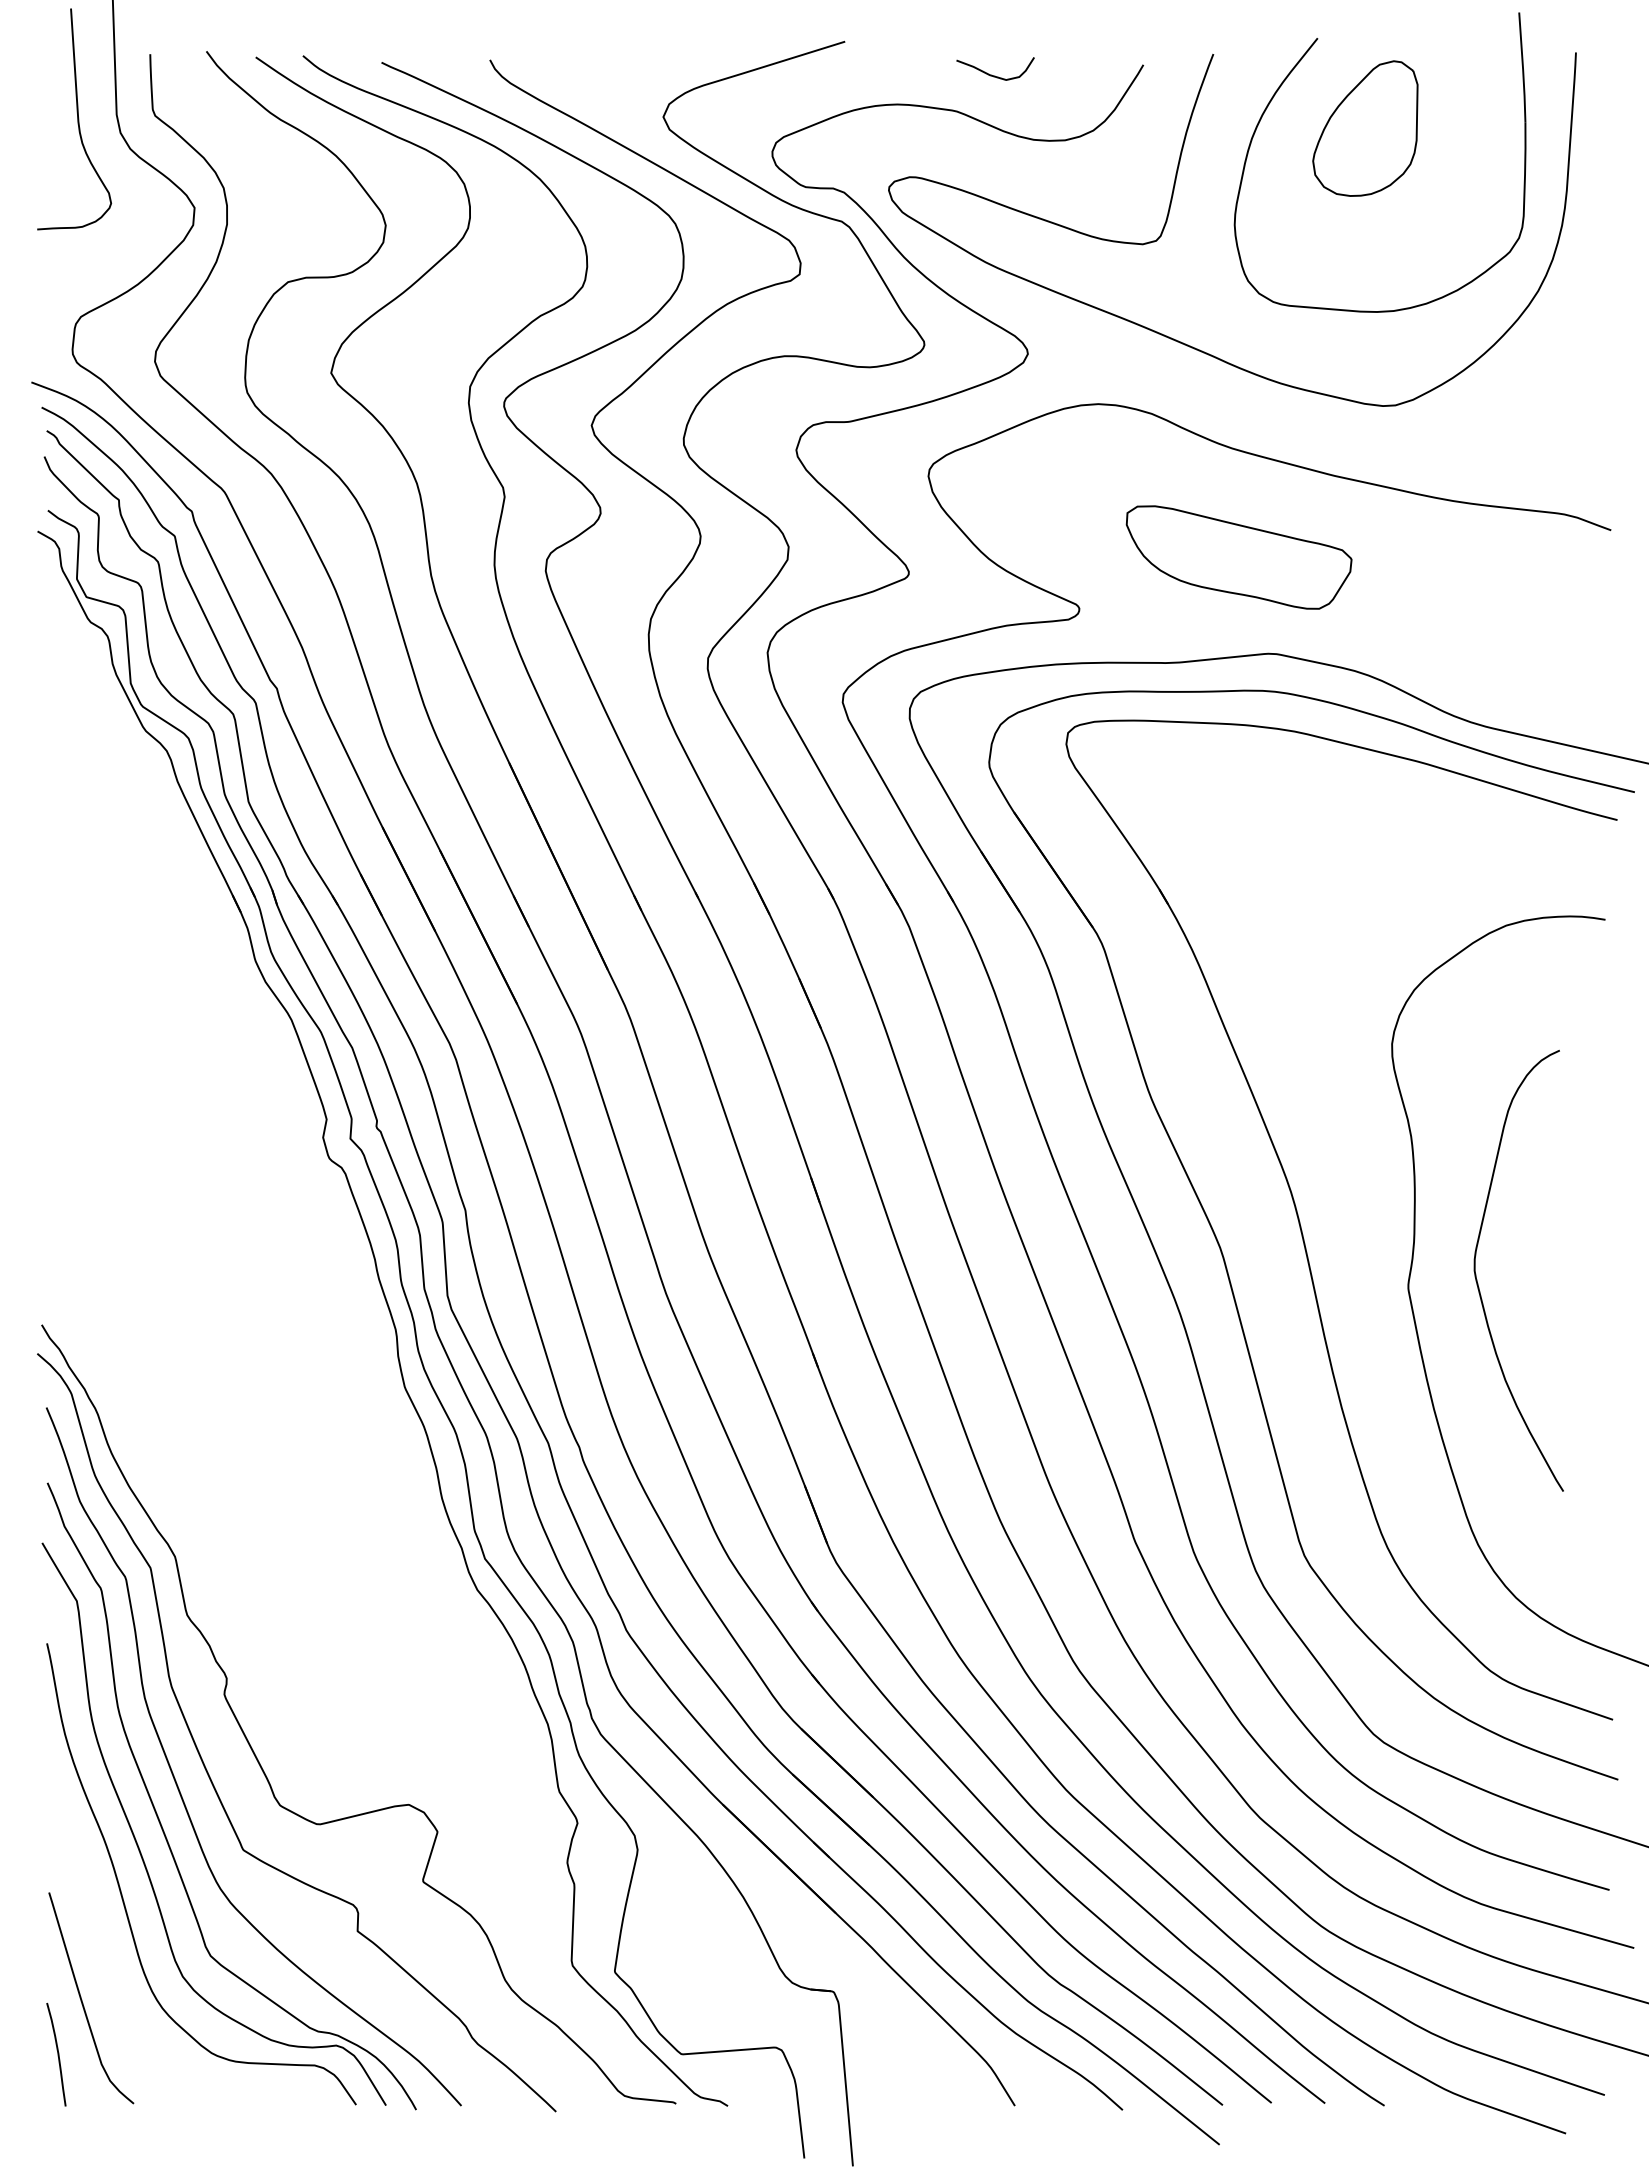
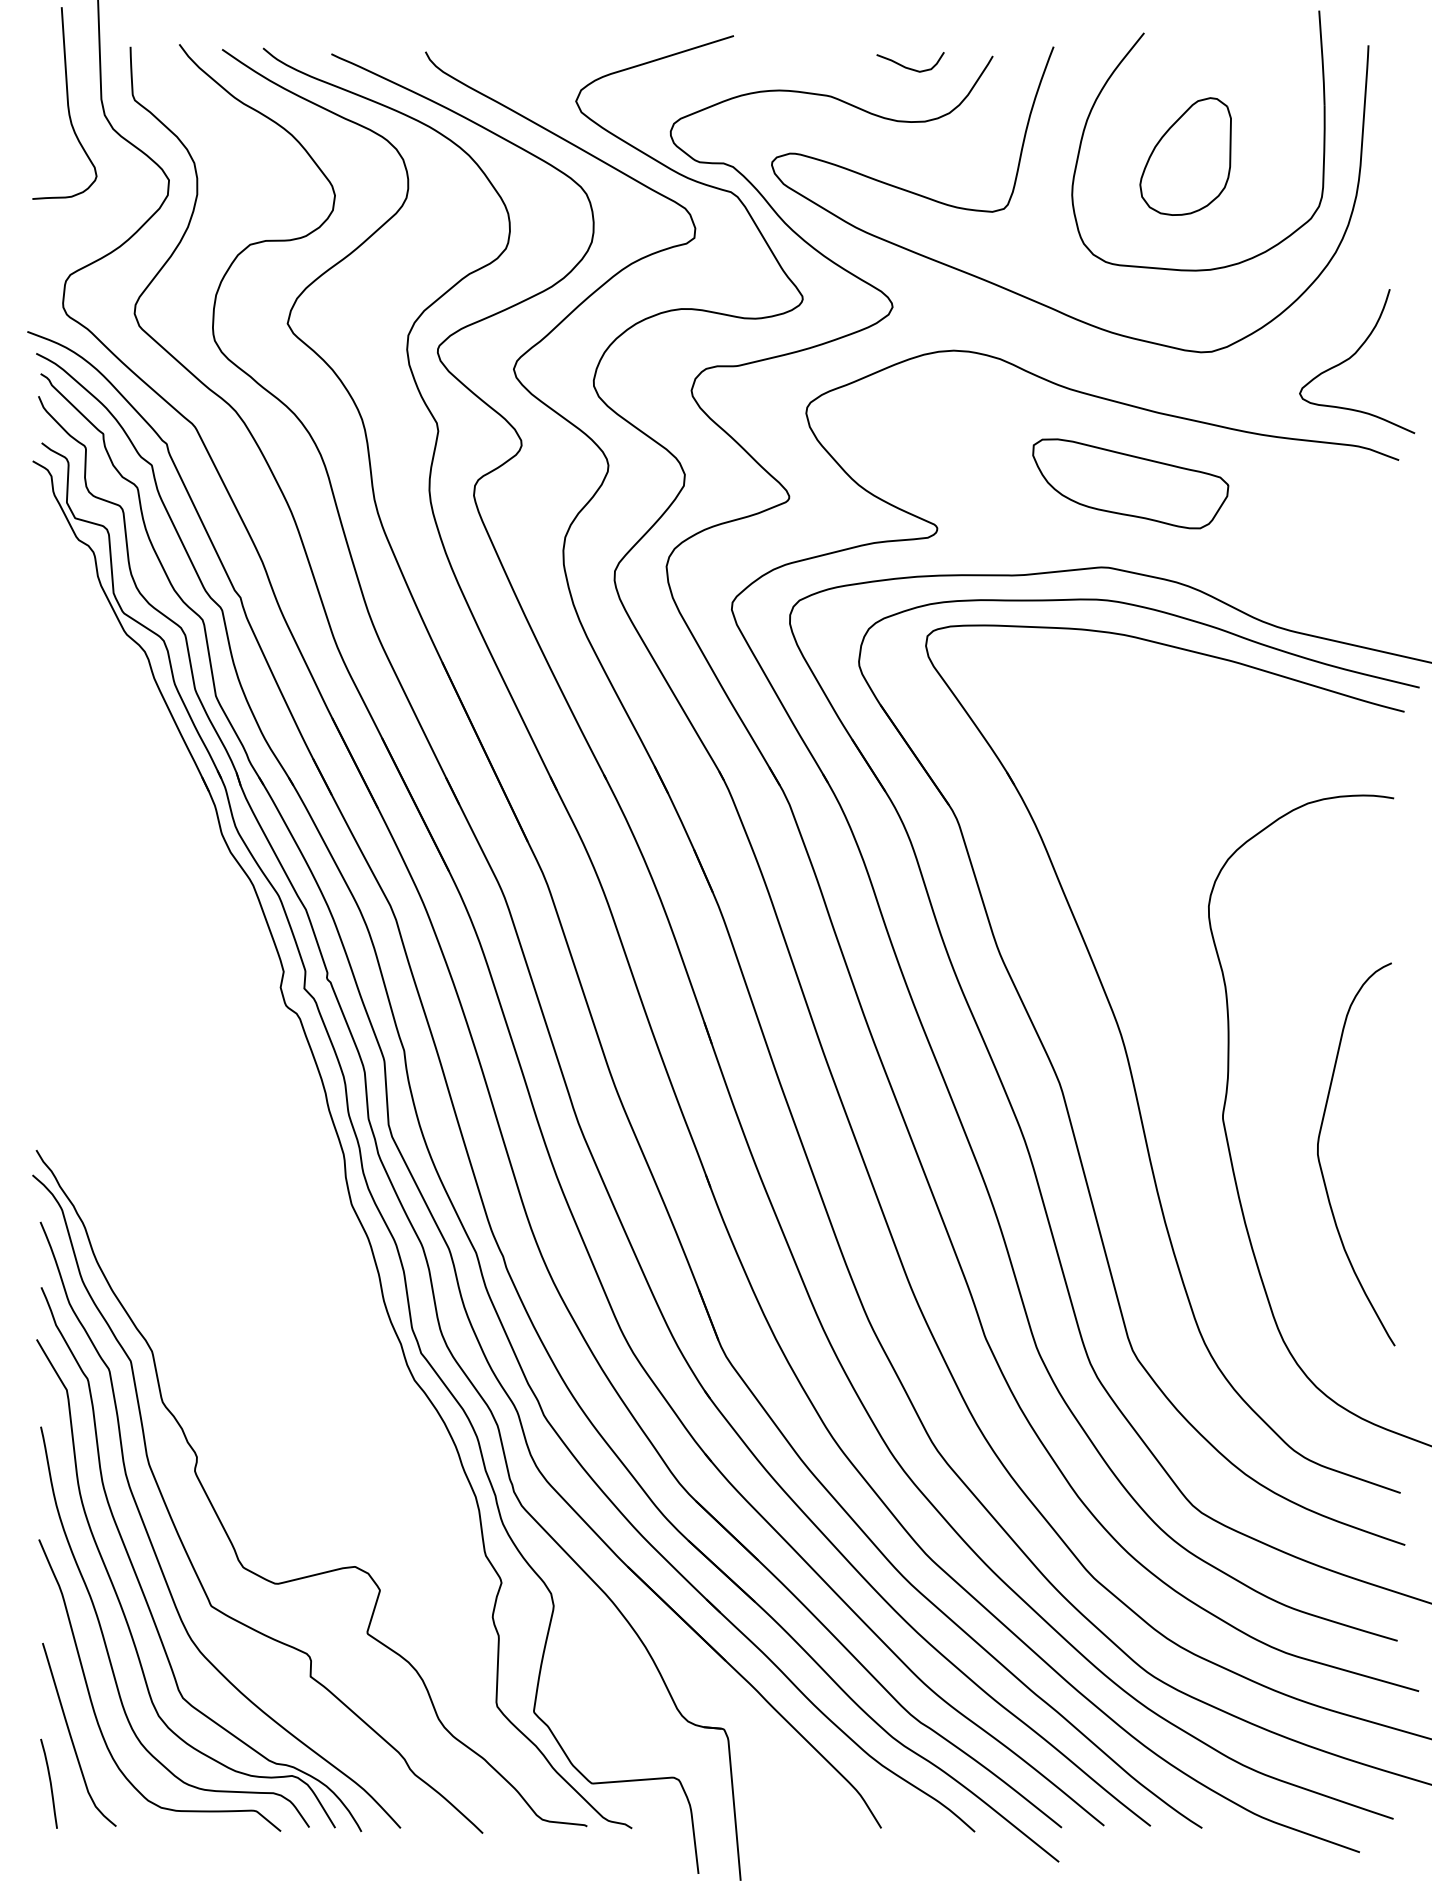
curve: (995, 75) -> (910, 67), moved
part: (1365, 128) -> (1185, 156), moved
curve: (1557, 411) -> (1352, 357), added
part: (1238, 557) -> (1130, 483), moved
curve: (1477, 1279) -> (1320, 1161), moved
curve: (106, 1960) -> (92, 1702), added

